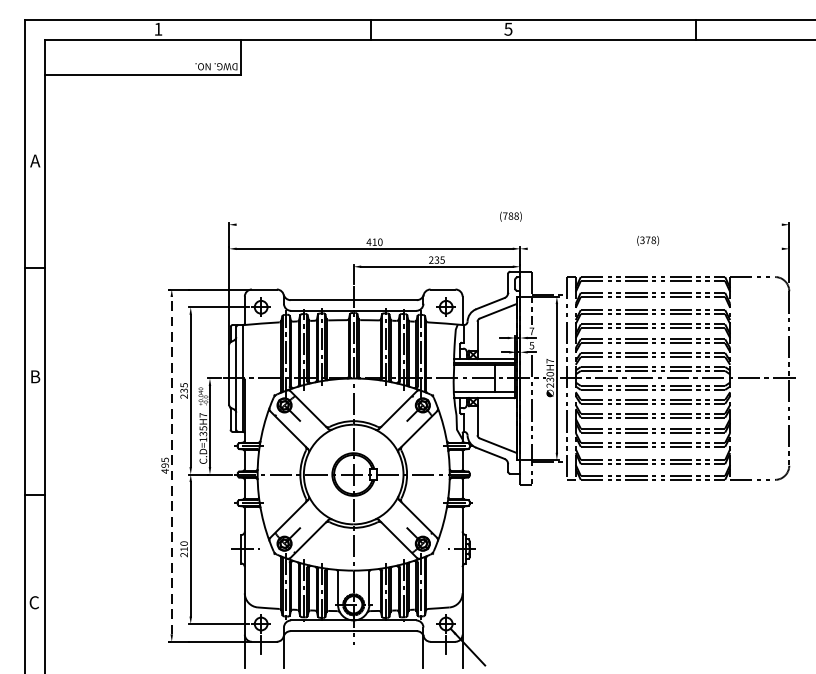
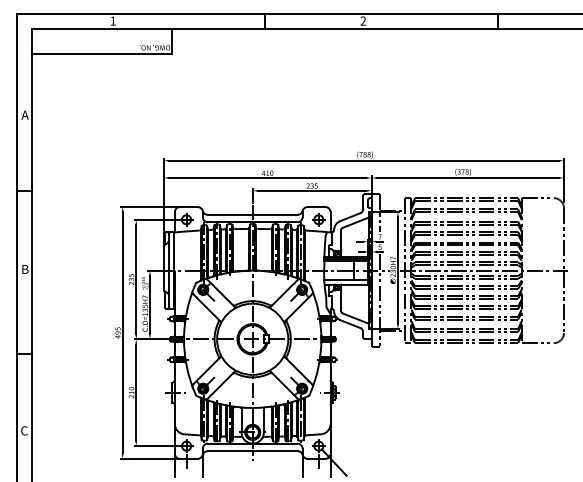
text: (508, 28) -> (363, 20), 5 -> 2
line: (508, 224) -> (363, 160), added
line: (654, 249) -> (467, 178), added
line: (171, 465) -> (122, 332), dashed -> solid

